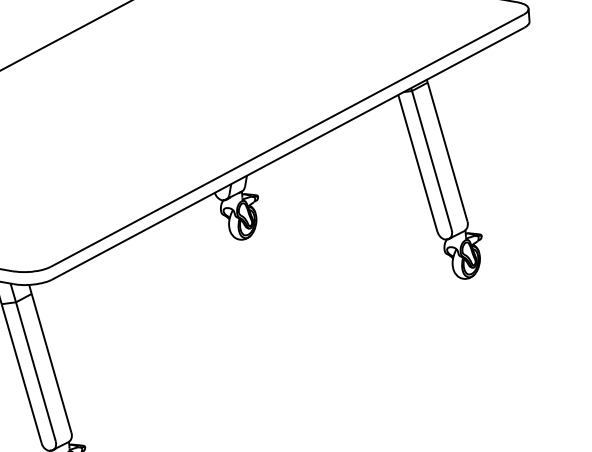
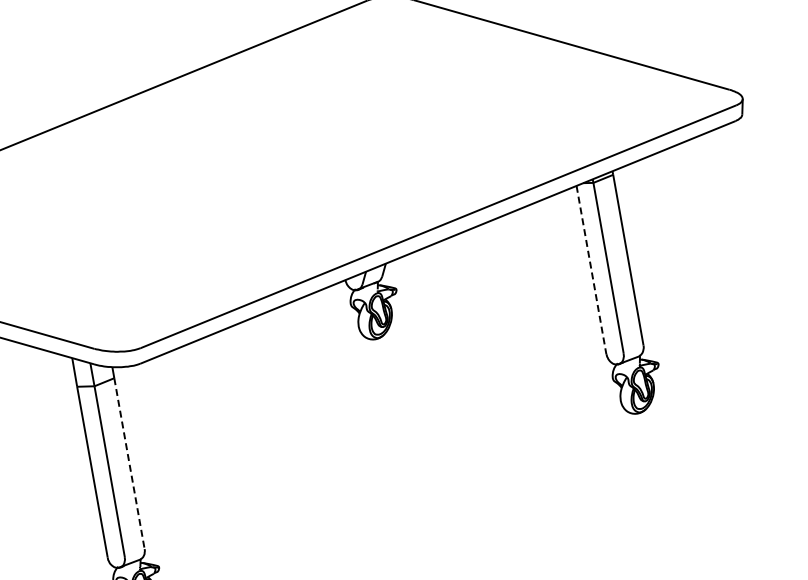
line: (417, 163) -> (591, 270), solid -> dashed
line: (51, 363) -> (129, 463), solid -> dashed

